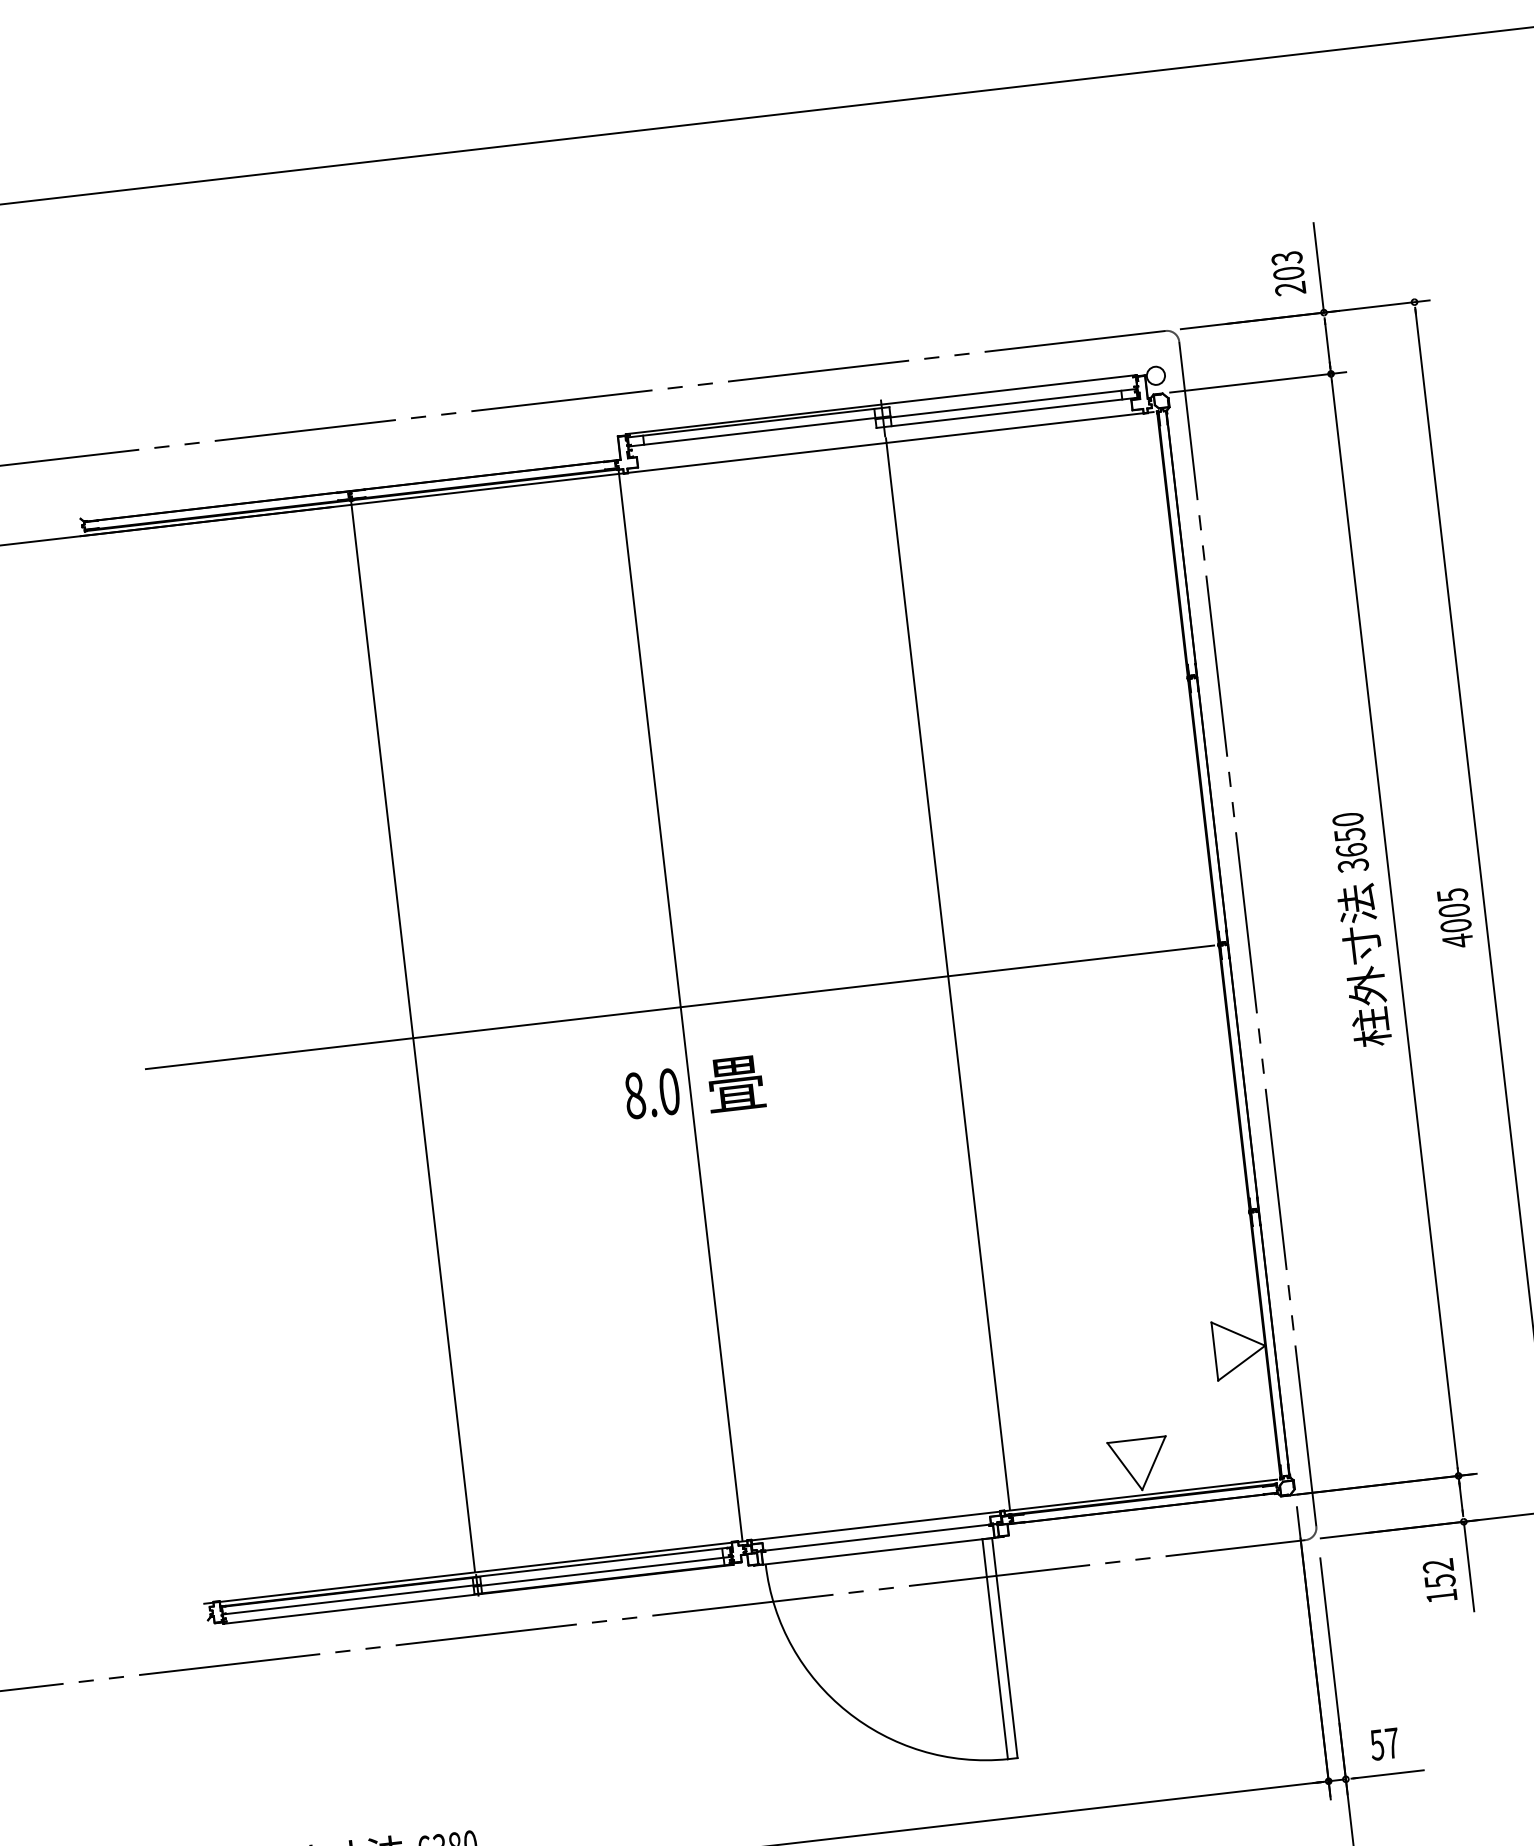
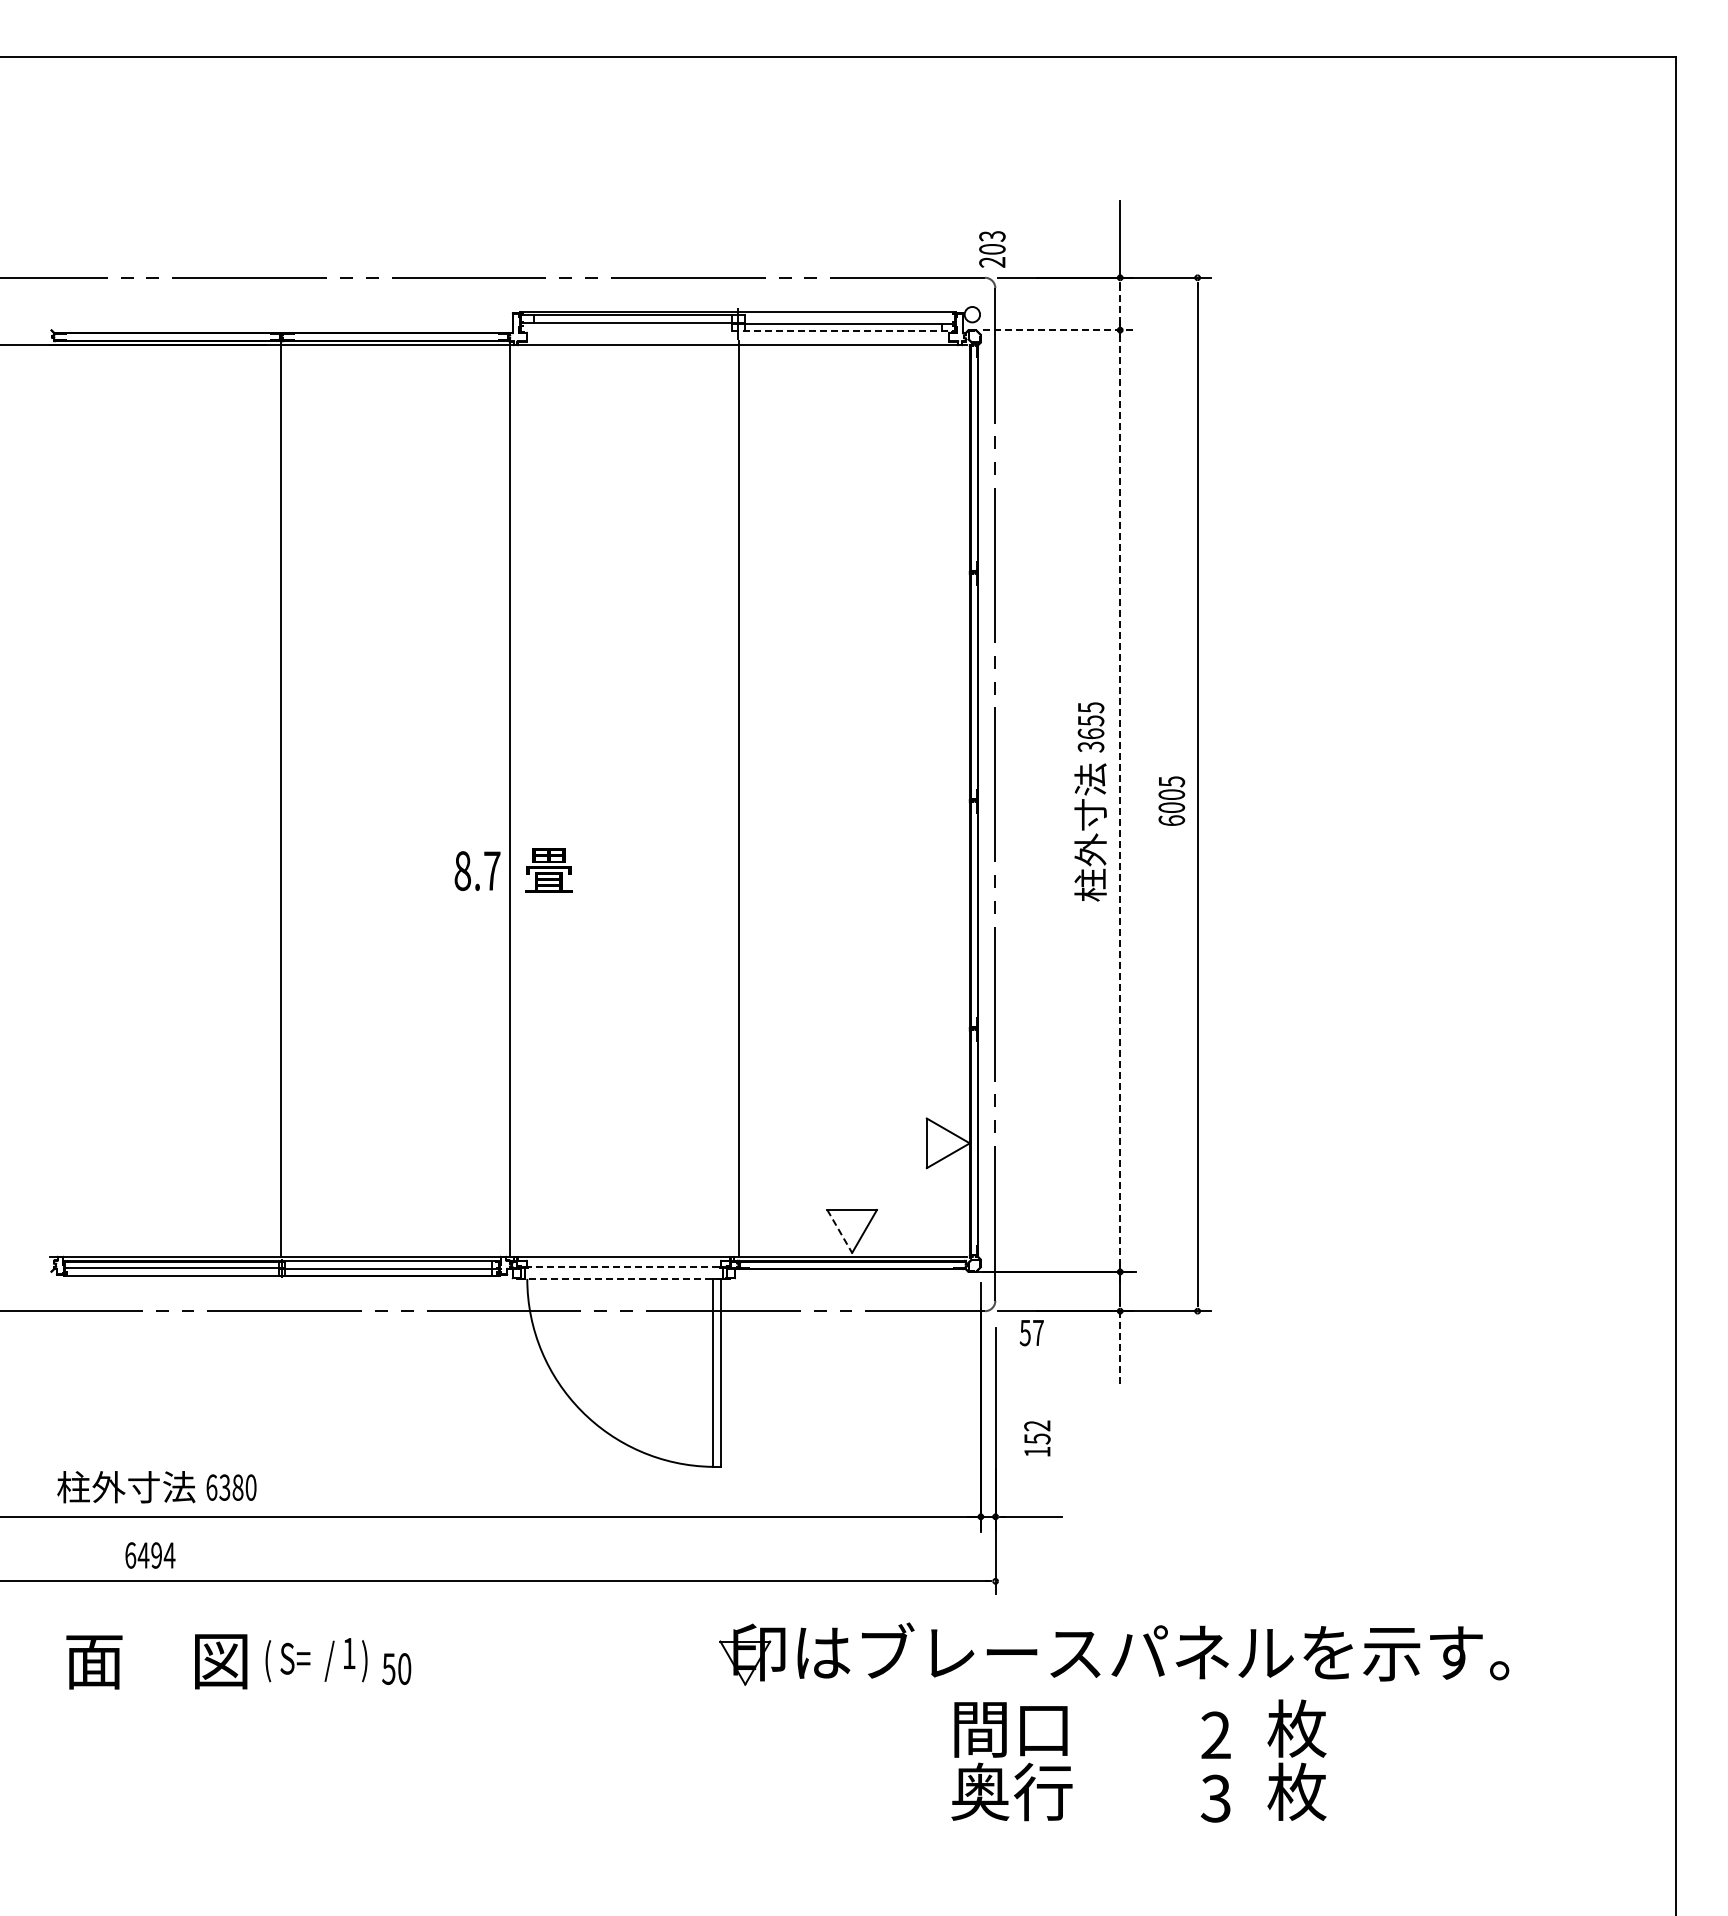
text: (1288, 273) -> (992, 249), moved
line: (1327, 342) -> (1120, 303), solid -> dashed
line: (1258, 382) -> (1058, 330), solid -> dashed
line: (1007, 412) -> (843, 331), solid -> dashed
text: (1347, 819) -> (1090, 707), 3650 -> 3655
line: (1395, 924) -> (1120, 800), solid -> dashed
text: (1457, 940) -> (1171, 820), 4005 -> 6005
line: (678, 1007) -> (508, 800), removed
text: (669, 1091) -> (492, 870), 8.0 -> 8.7
line: (1124, 1466) -> (839, 1231), solid -> dashed
line: (876, 1537) -> (623, 1267), solid -> dashed
line: (878, 1550) -> (623, 1278), solid -> dashed
line: (1469, 1566) -> (1120, 1349), solid -> dashed
text: (1440, 1580) -> (1037, 1438), moved
text: (1384, 1744) -> (1031, 1333), moved

